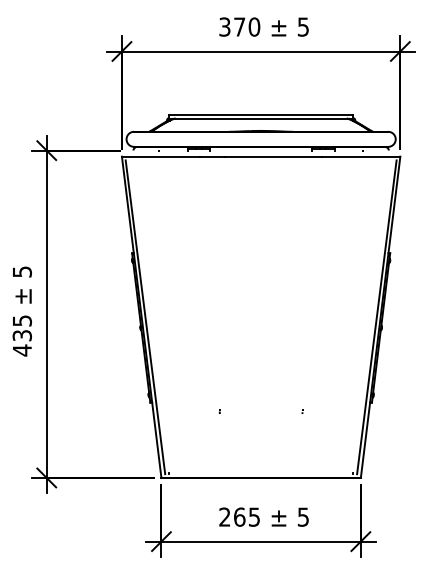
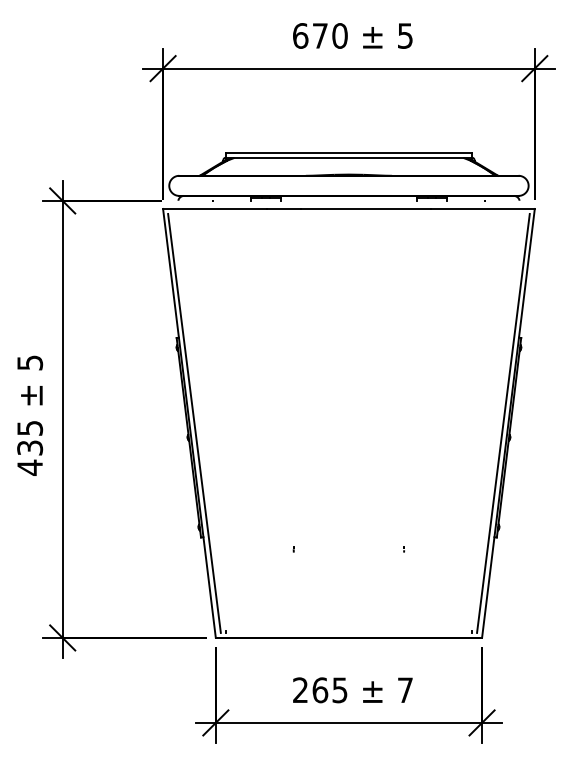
text: (224, 26) -> (300, 35), 370 -> 670
text: (303, 517) -> (405, 690), 5 -> 7

